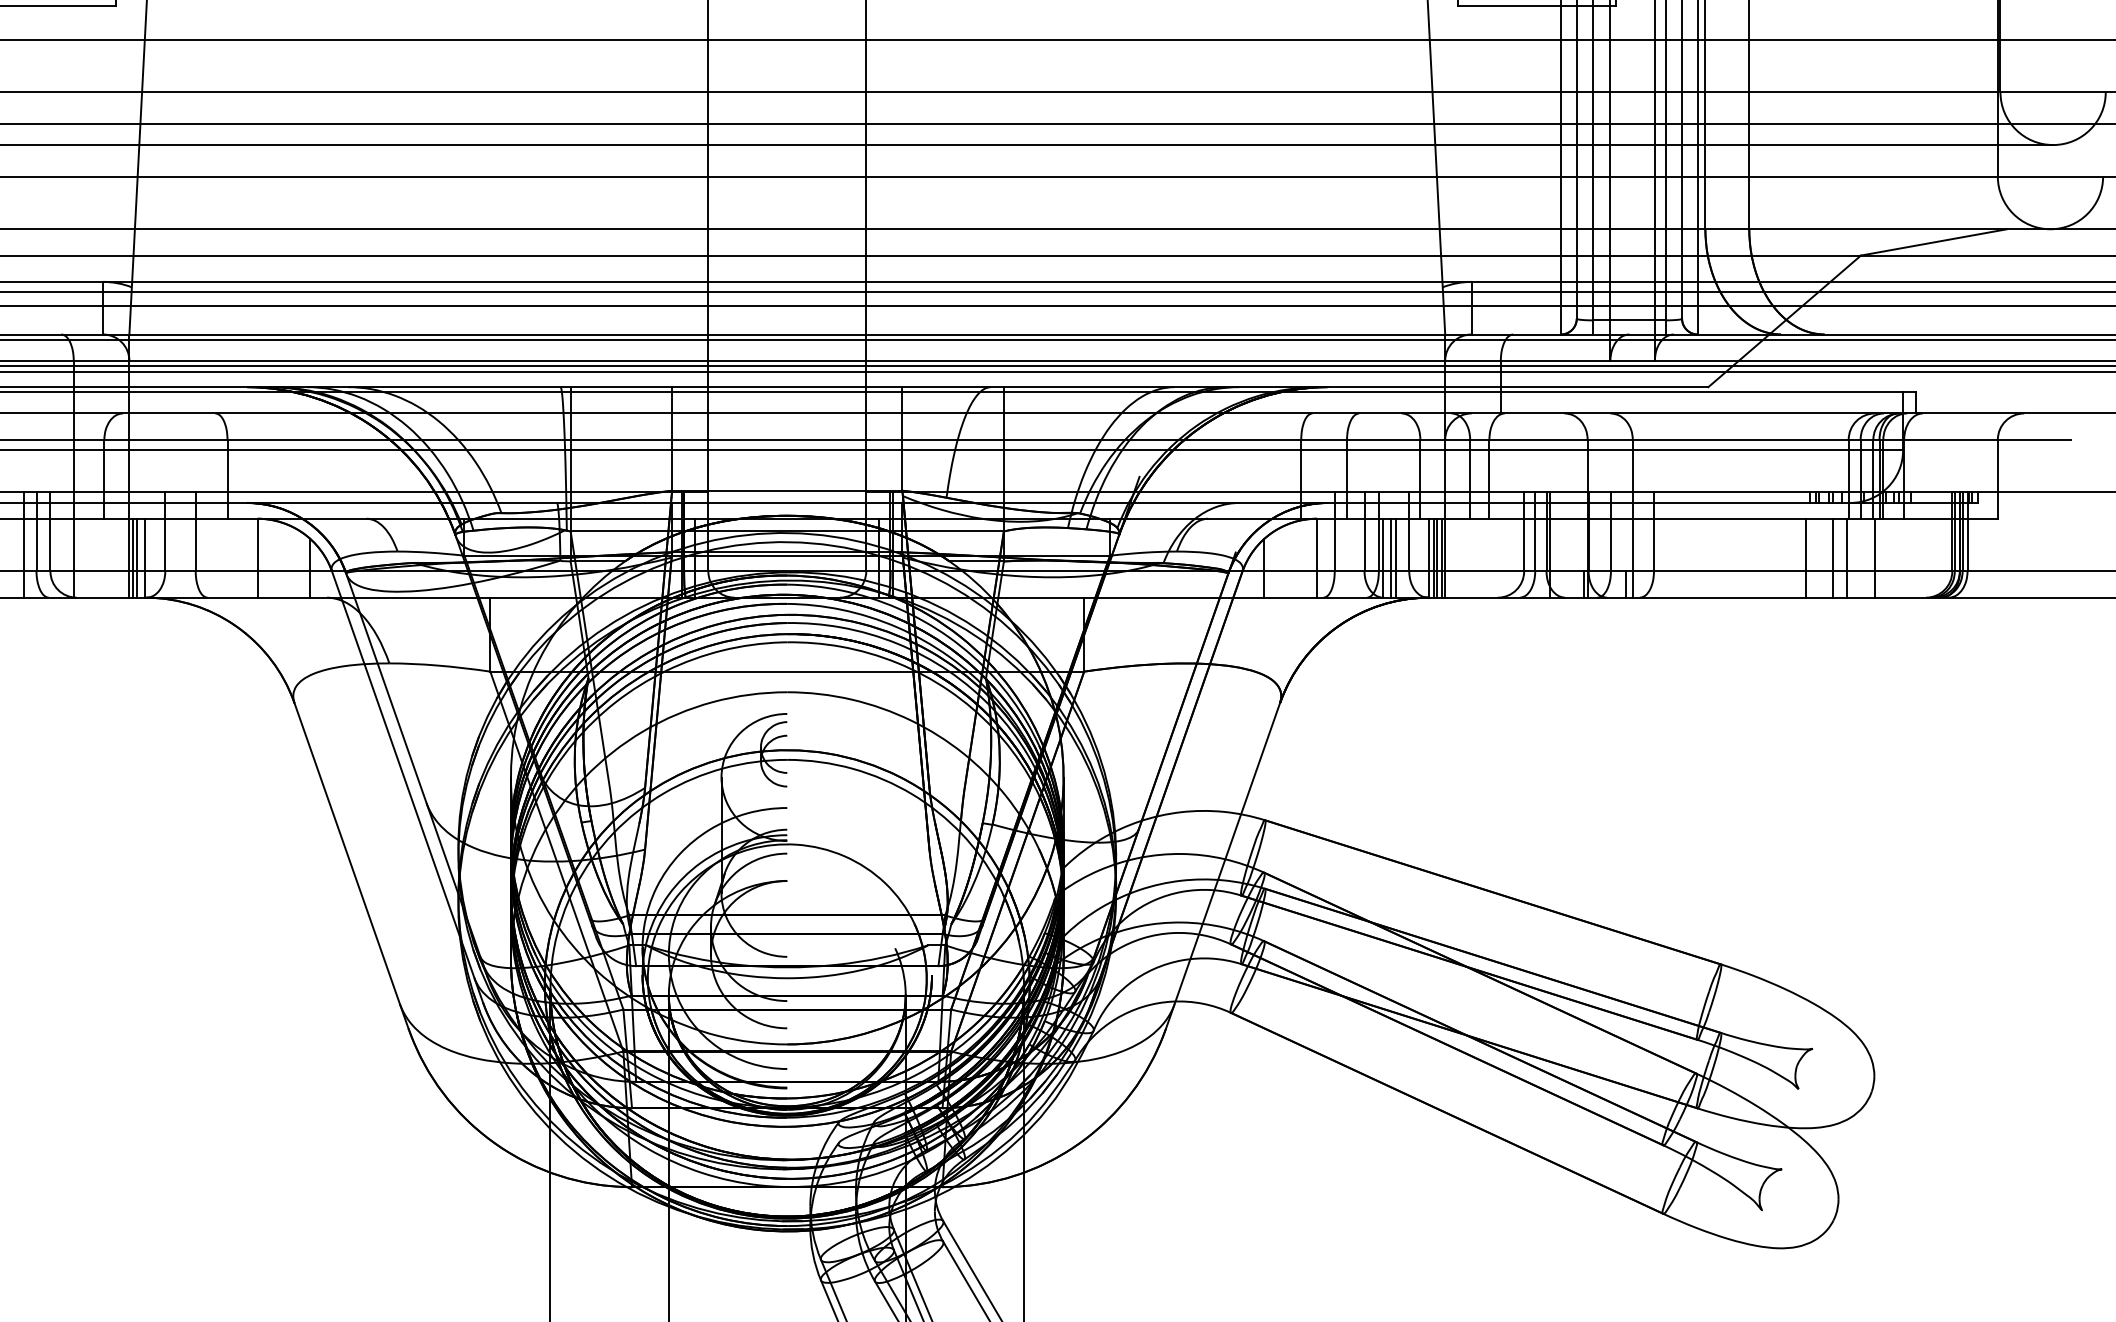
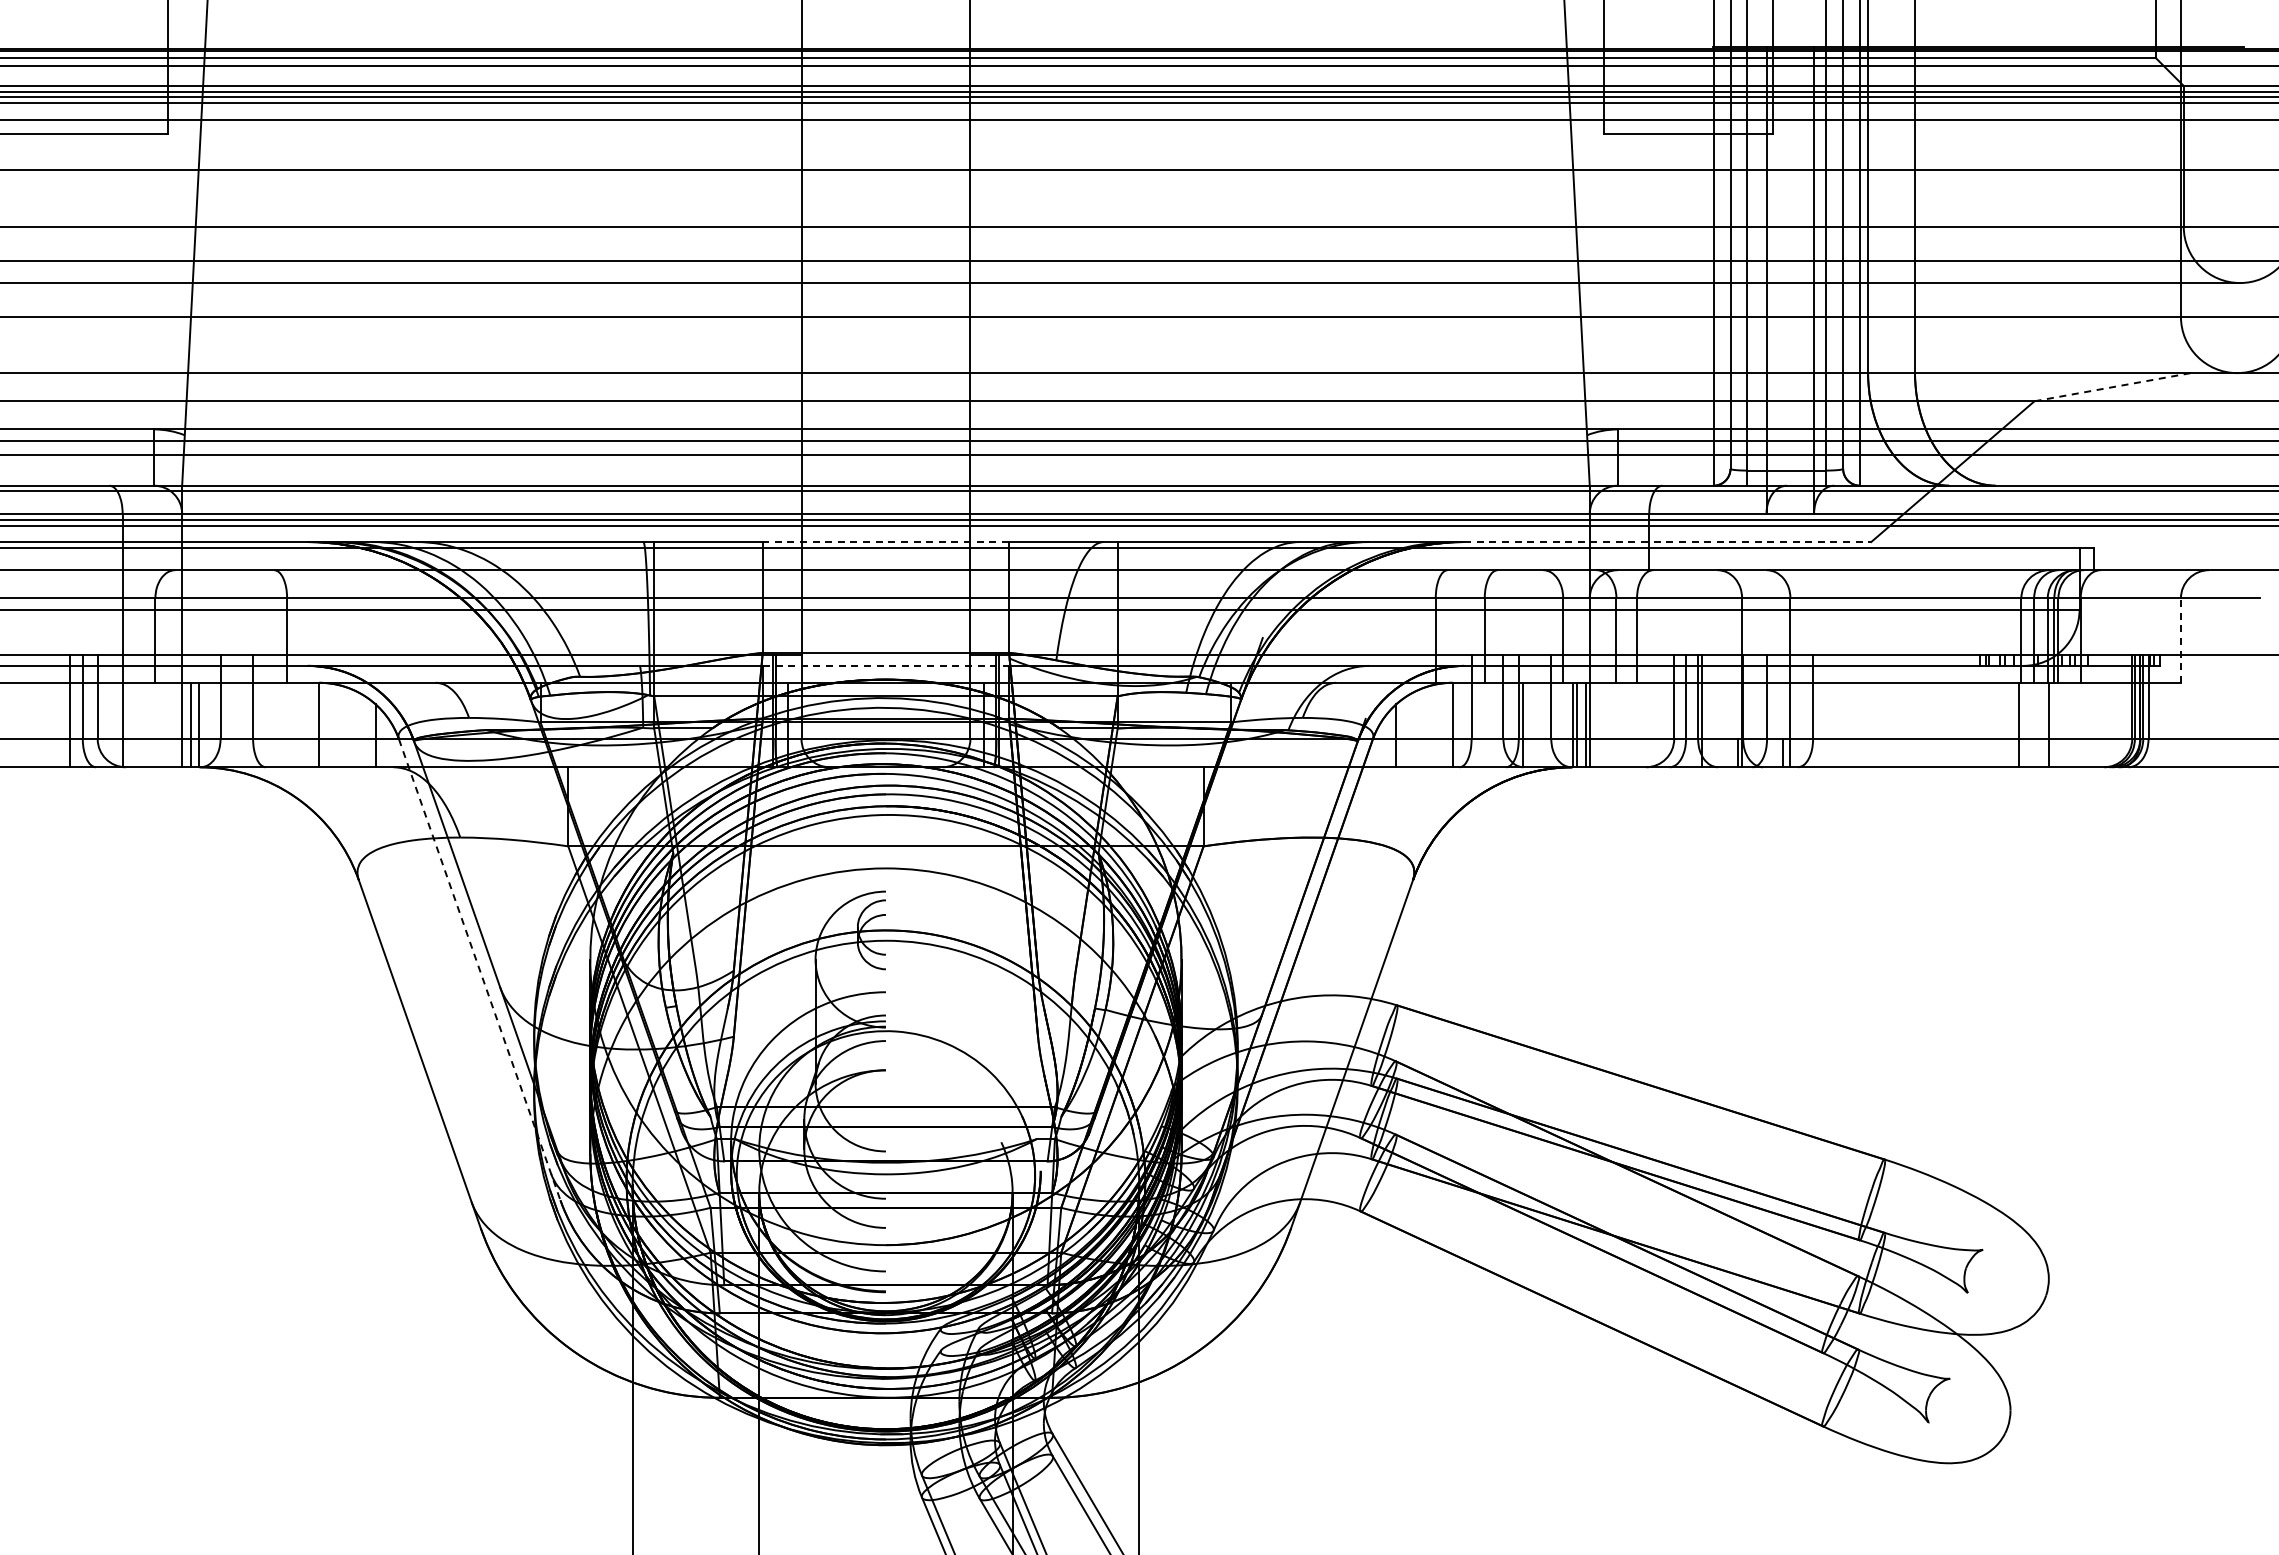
line: (1934, 242) -> (2113, 387), solid -> dashed
line: (786, 387) -> (885, 542), solid -> dashed
line: (1517, 387) -> (1667, 542), solid -> dashed
line: (1997, 479) -> (2180, 640), solid -> dashed
line: (787, 502) -> (886, 665), solid -> dashed
line: (133, 557) -> (186, 724), removed
line: (1390, 557) -> (1531, 724), removed
line: (1396, 557) -> (1537, 724), removed
line: (1437, 557) -> (1581, 724), removed
line: (1805, 557) -> (1975, 724), removed
line: (1833, 557) -> (2005, 724), removed
line: (407, 787) -> (479, 970), solid -> dashed

